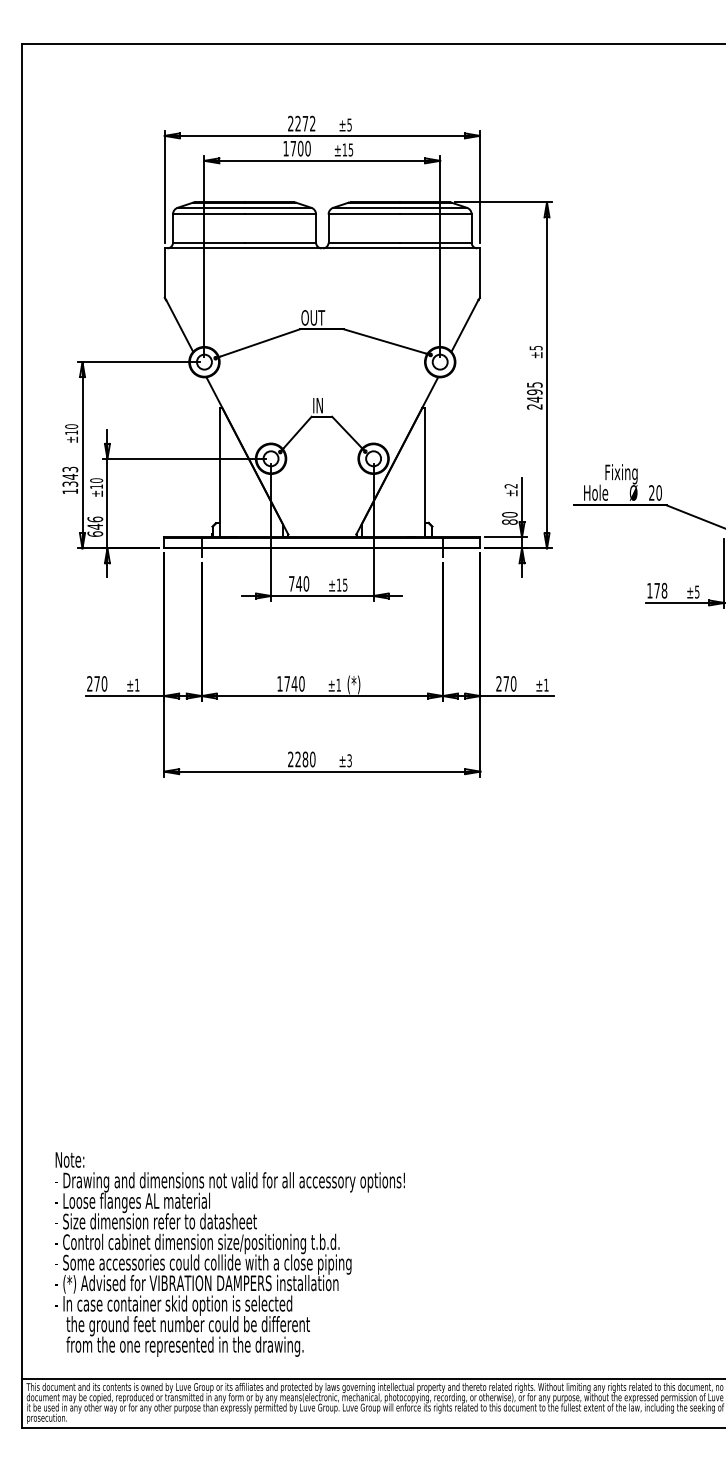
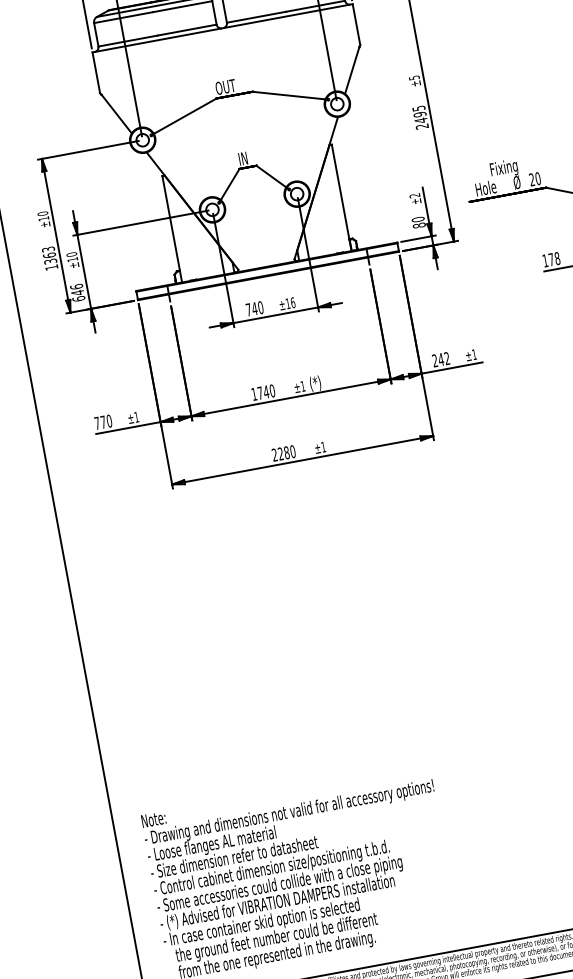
text: (70, 476) -> (49, 255), 1343 -> 1363
text: (345, 584) -> (293, 302), ±15 -> ±16
text: (89, 683) -> (96, 423), 270 -> 770
text: (509, 683) -> (443, 358), 270 -> 242
text: (349, 760) -> (323, 446), ±3 -> ±1

